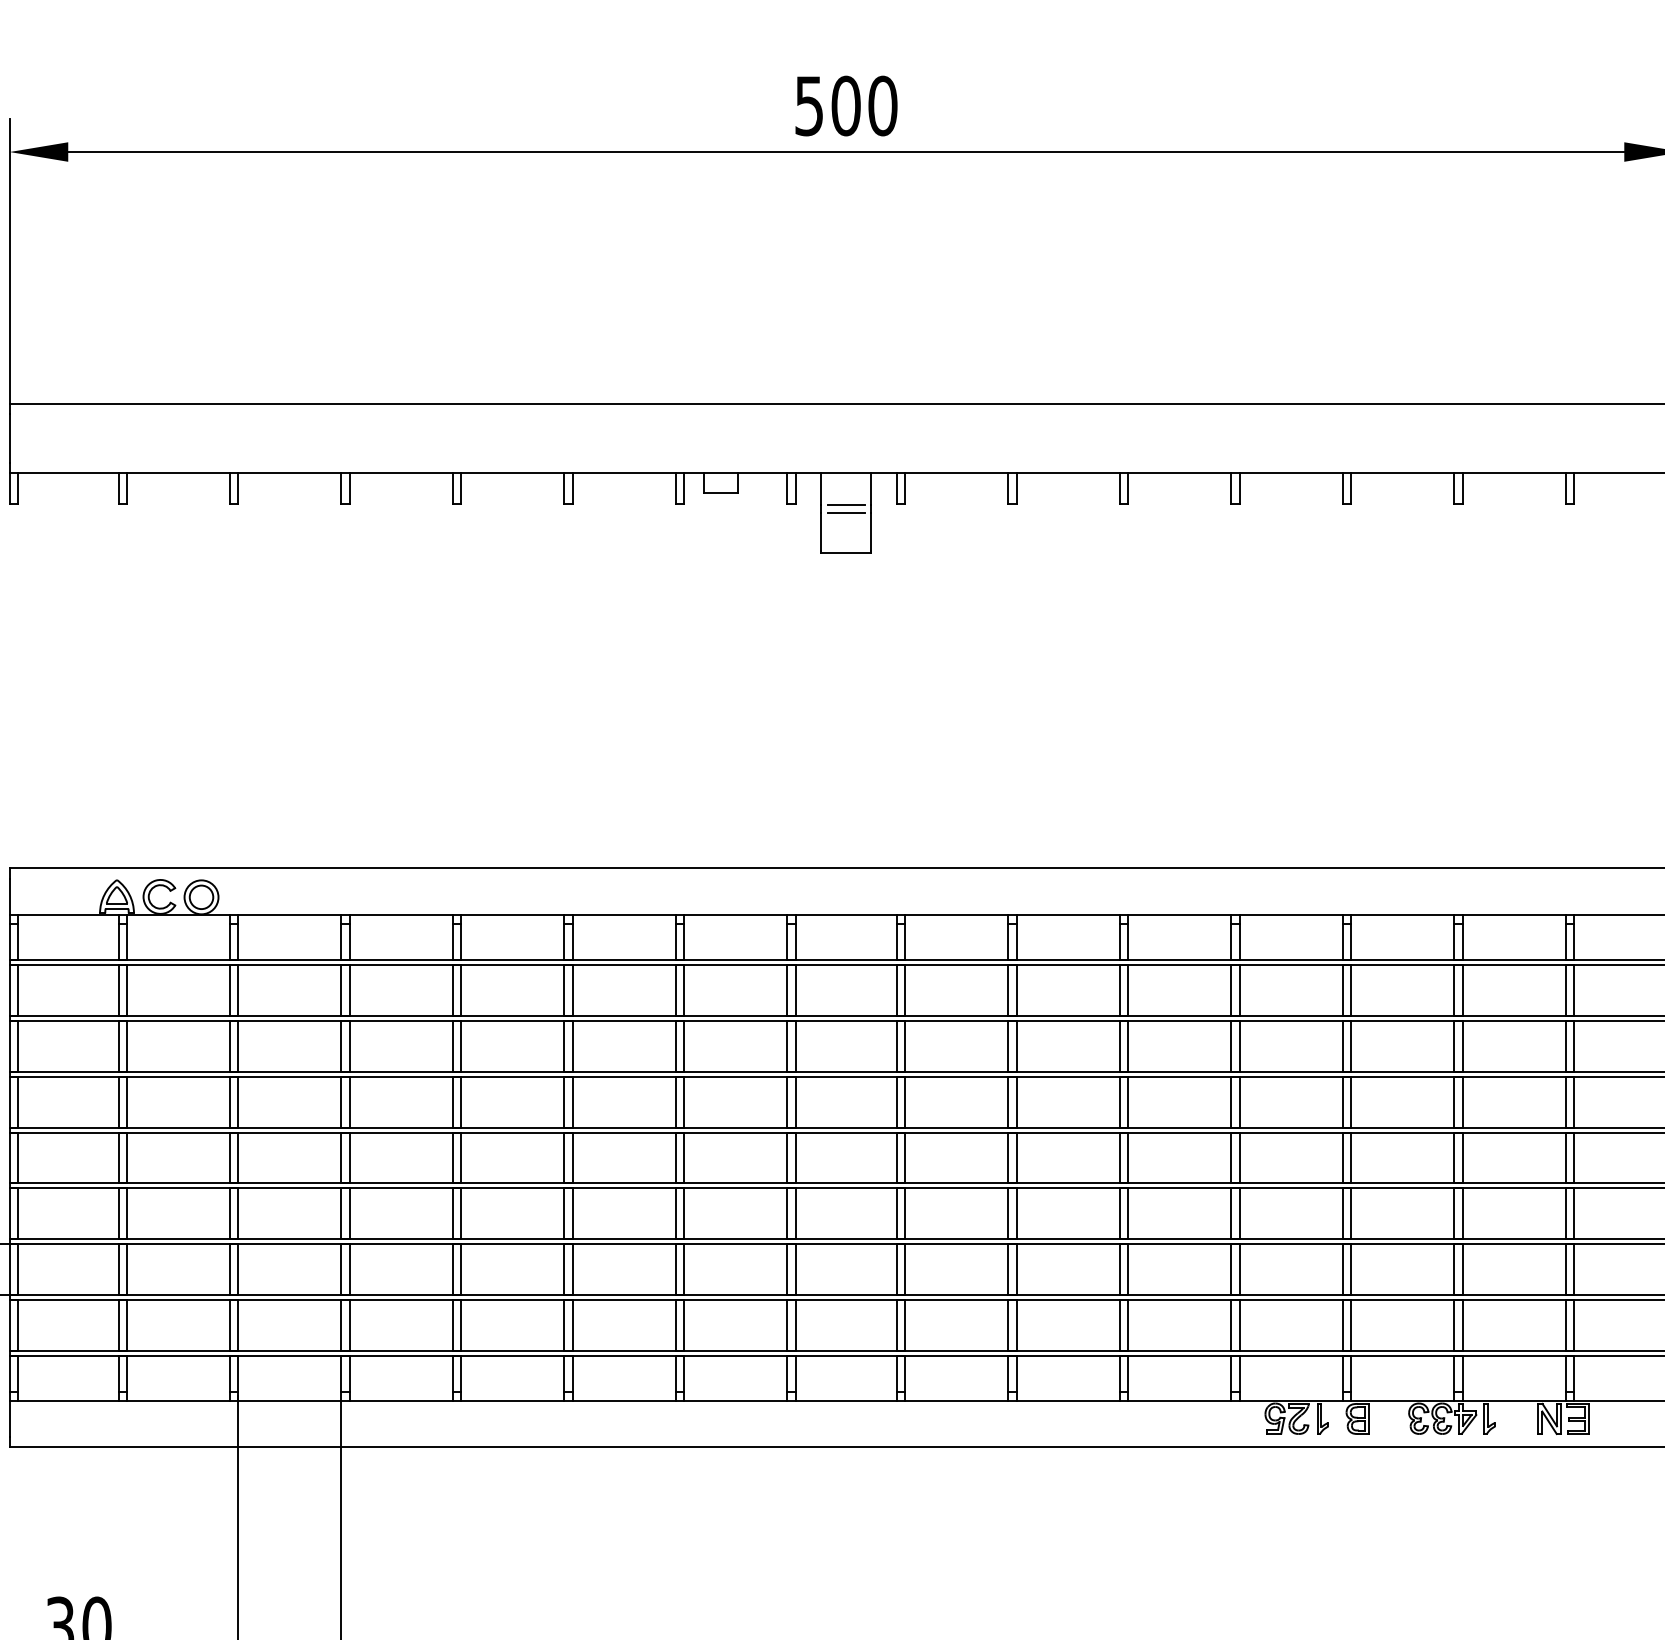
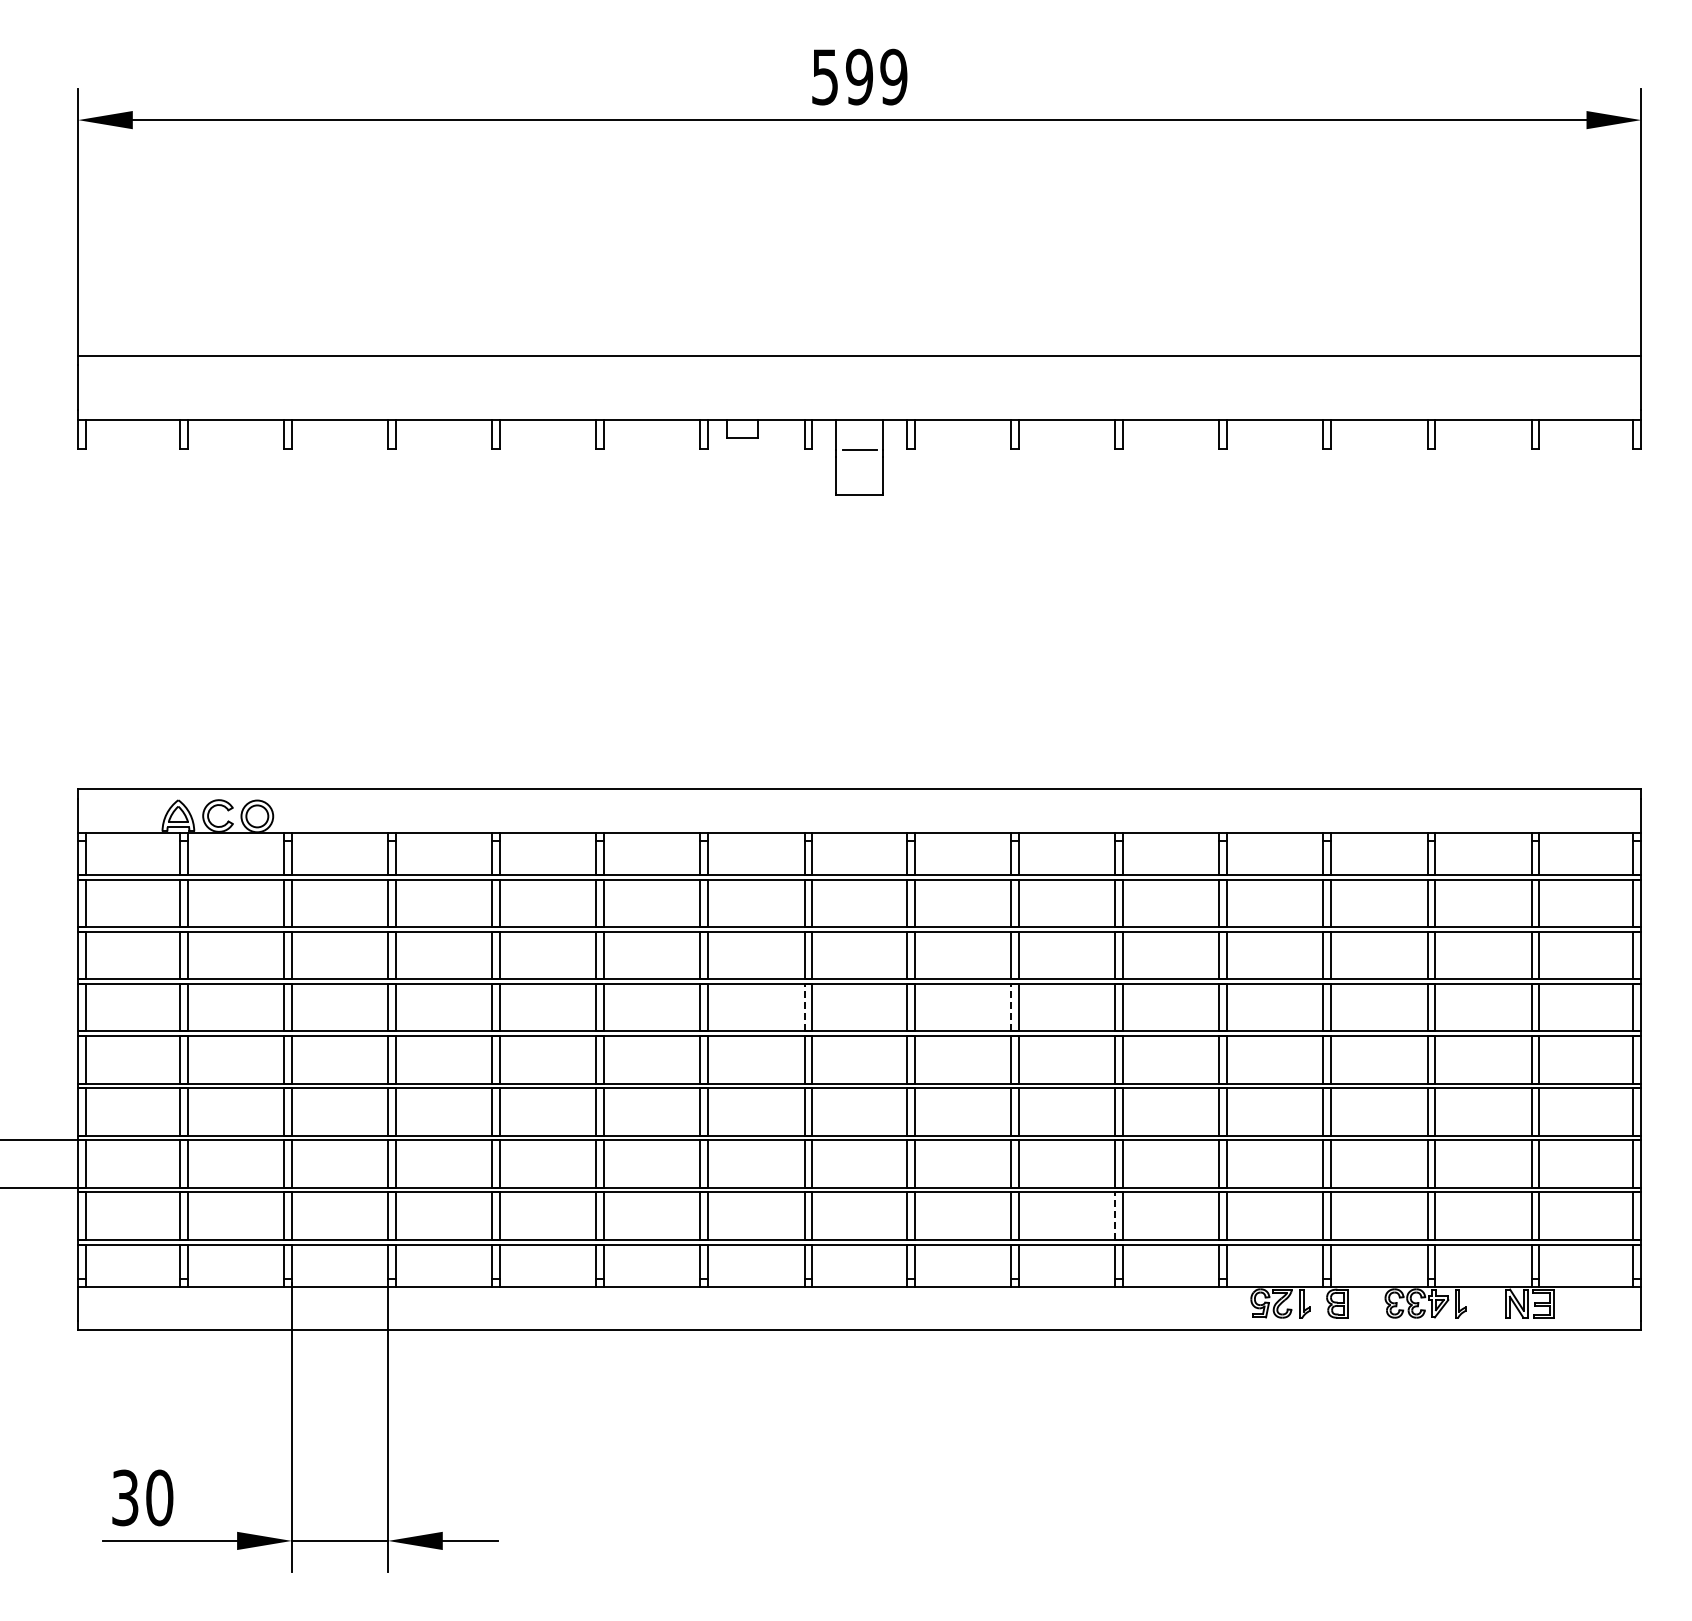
text: (864, 106) -> (876, 77), 500 -> 599
line: (846, 513) -> (859, 457), removed
line: (787, 1101) -> (804, 1007), solid -> dashed
line: (1008, 1101) -> (1011, 1007), solid -> dashed
line: (1120, 1325) -> (1115, 1216), solid -> dashed

